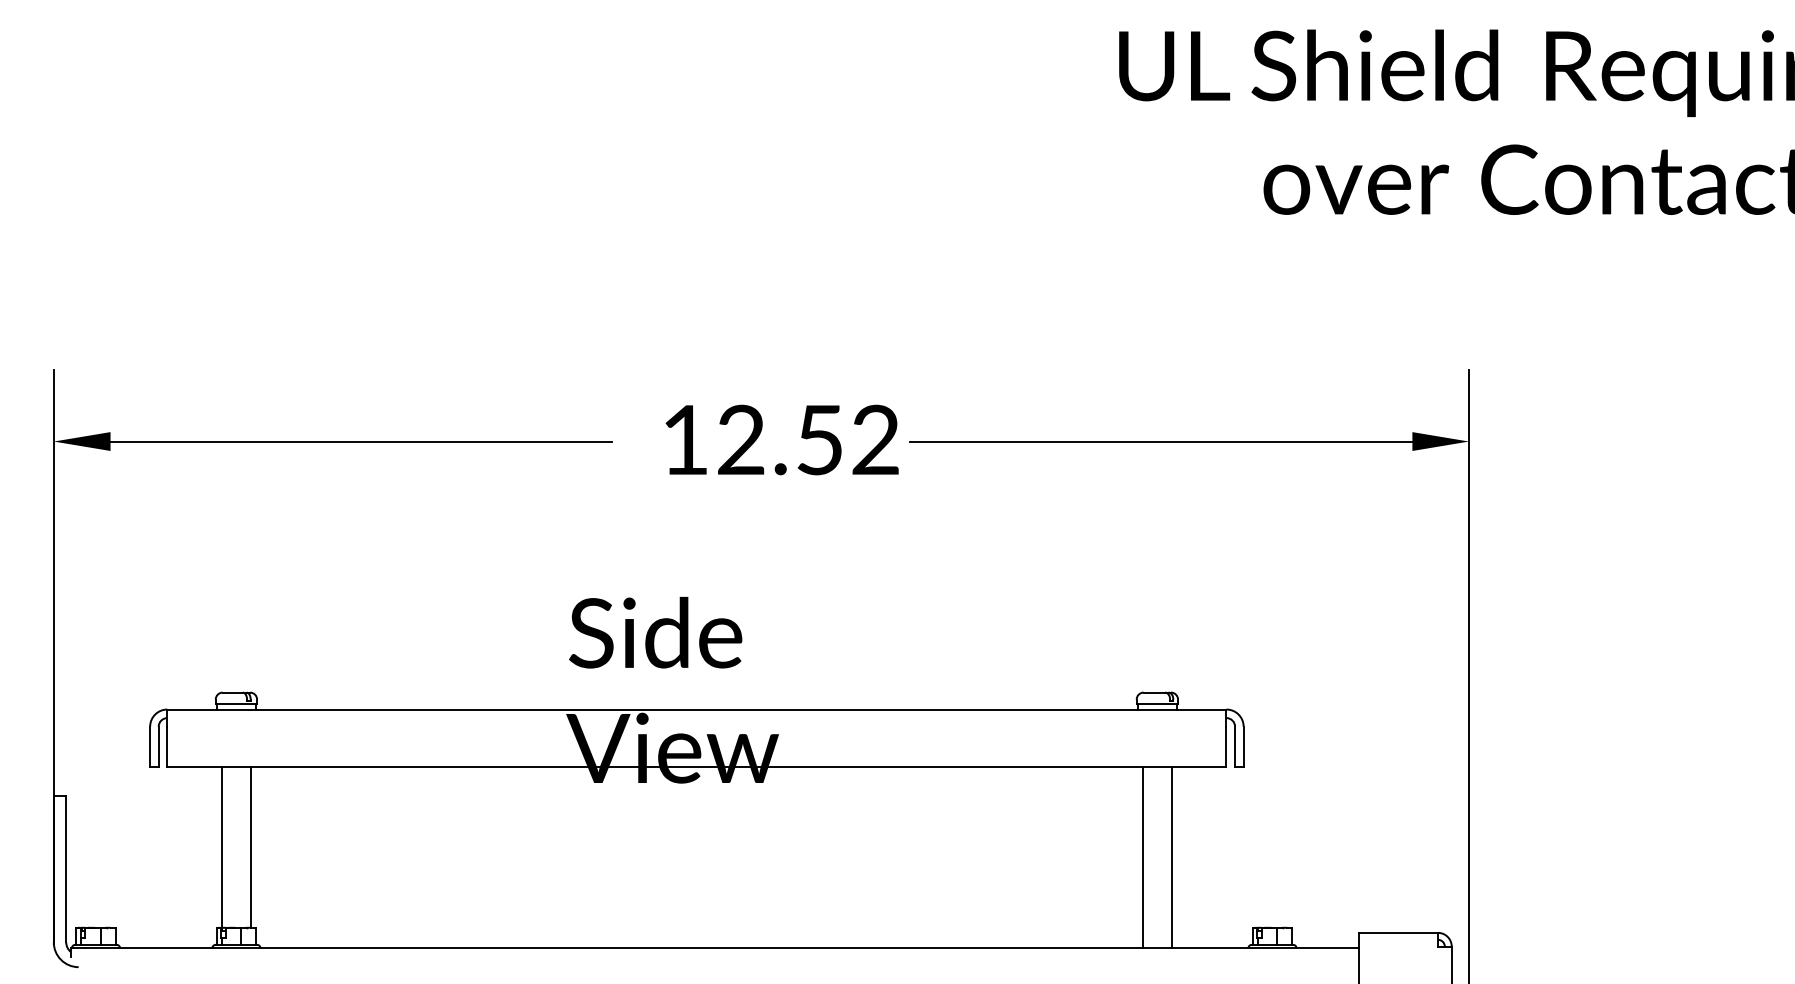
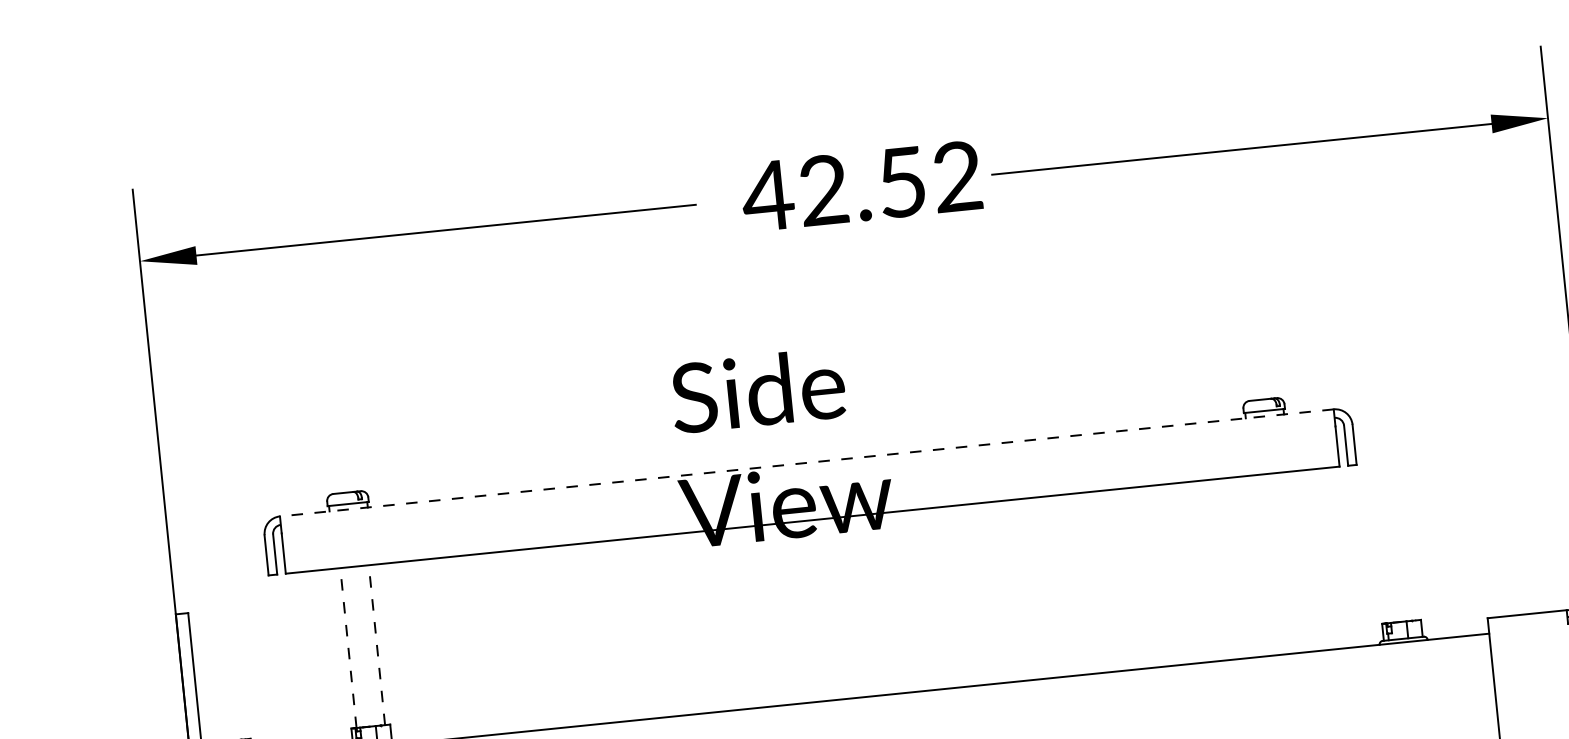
text: (684, 439) -> (767, 195), 12.52 -> 42.52
line: (696, 709) -> (806, 462), solid -> dashed
line: (222, 846) -> (348, 647), solid -> dashed
line: (250, 846) -> (376, 644), solid -> dashed
line: (1143, 857) -> (1266, 564), removed
line: (1171, 857) -> (1294, 562), removed

